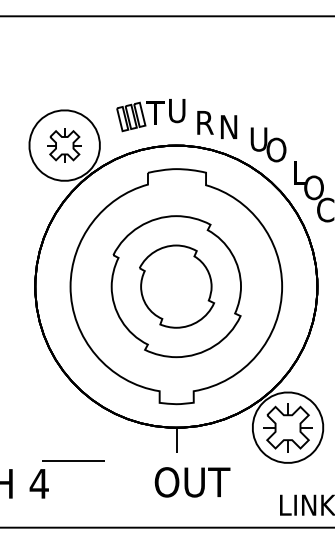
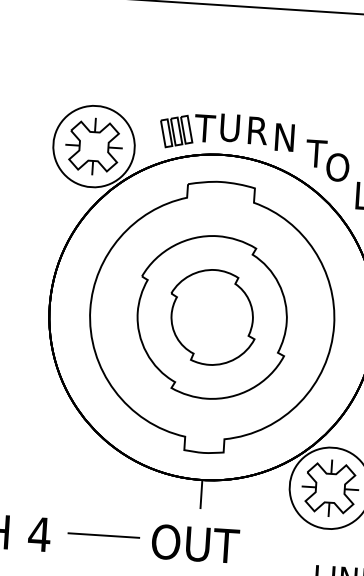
part: (150, 115) -> (198, 131), moved
text: (257, 139) -> (316, 153), U -> T
part: (64, 145) -> (93, 146), size x1.43
line: (73, 460) -> (103, 534), moved
text: (192, 482) -> (195, 544), moved

